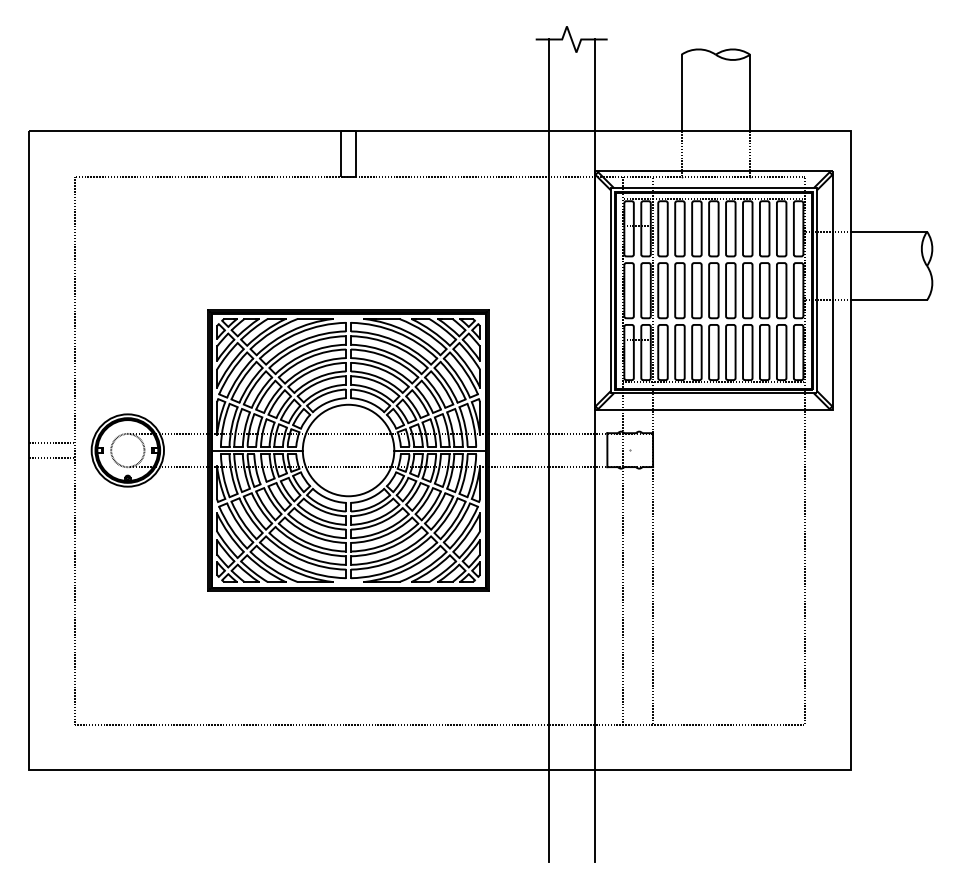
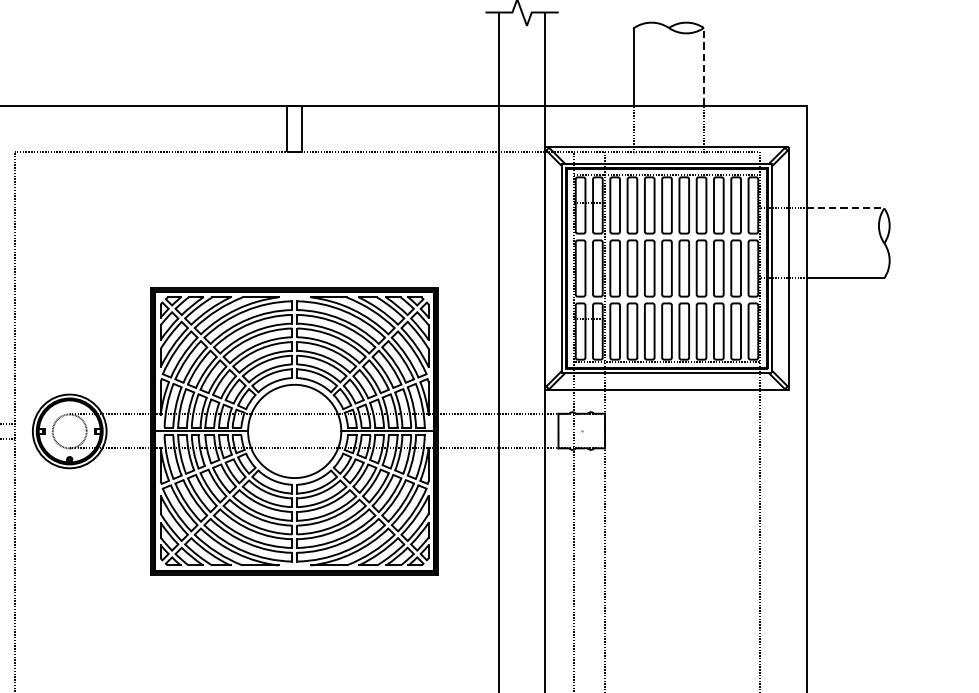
line: (750, 92) -> (704, 66), solid -> dashed
line: (889, 231) -> (846, 208), solid -> dashed

